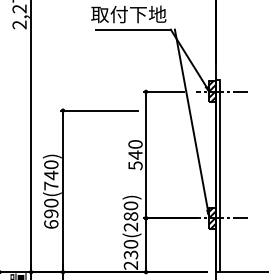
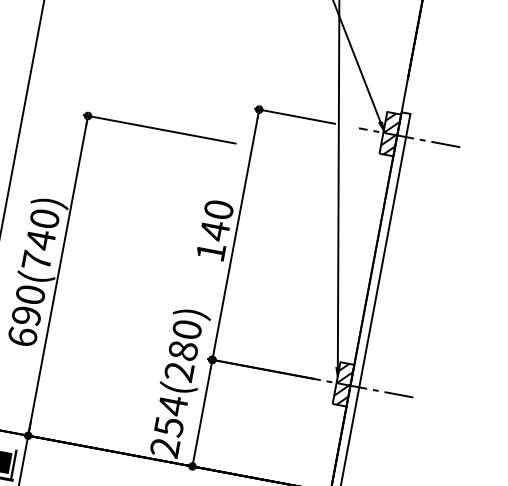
text: (135, 165) -> (211, 251), 540 -> 140
text: (130, 248) -> (170, 413), 230(280) -> 254(280)

